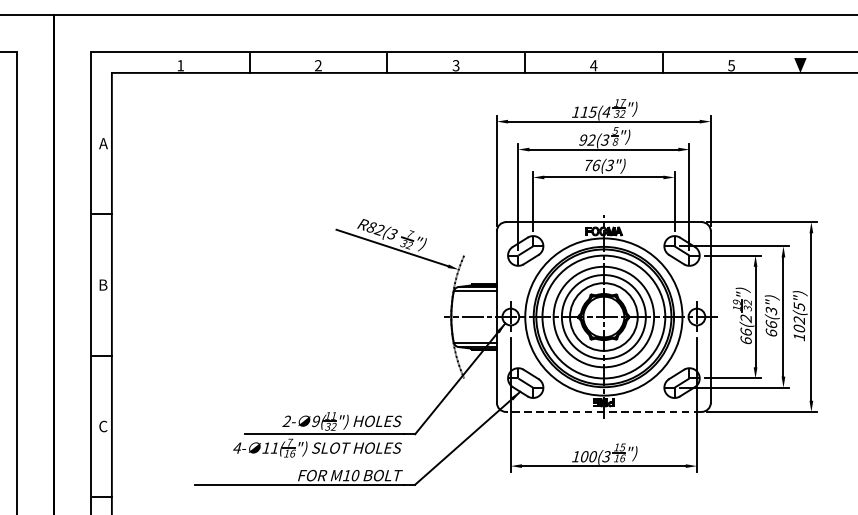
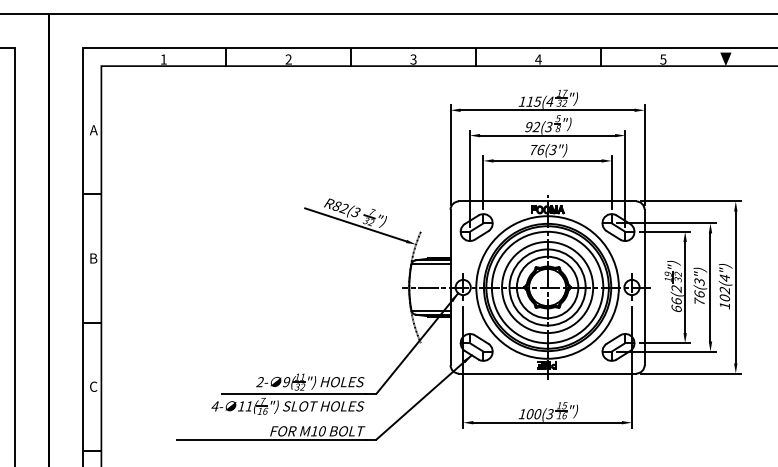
text: (798, 307) -> (724, 278), (5") -> (4")
text: (771, 332) -> (699, 301), 66 -> 76
line: (603, 411) -> (547, 373), dashed -> solid

